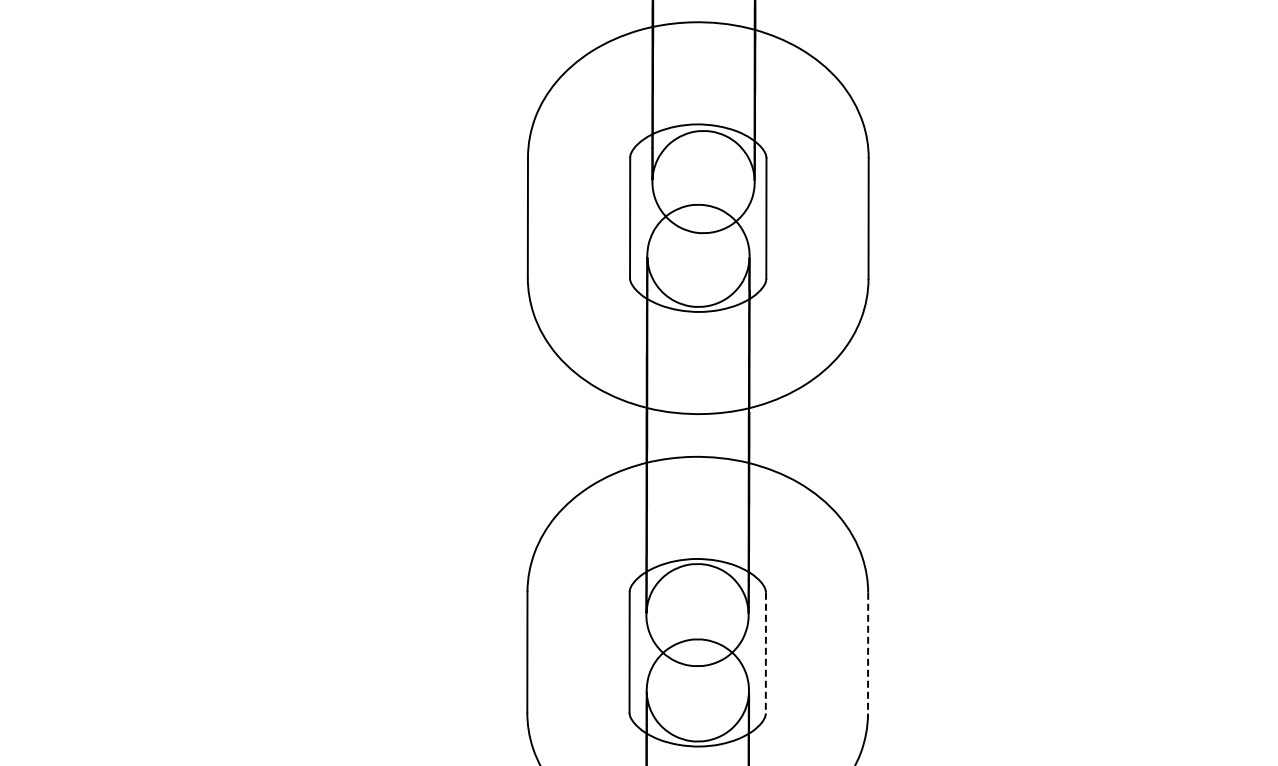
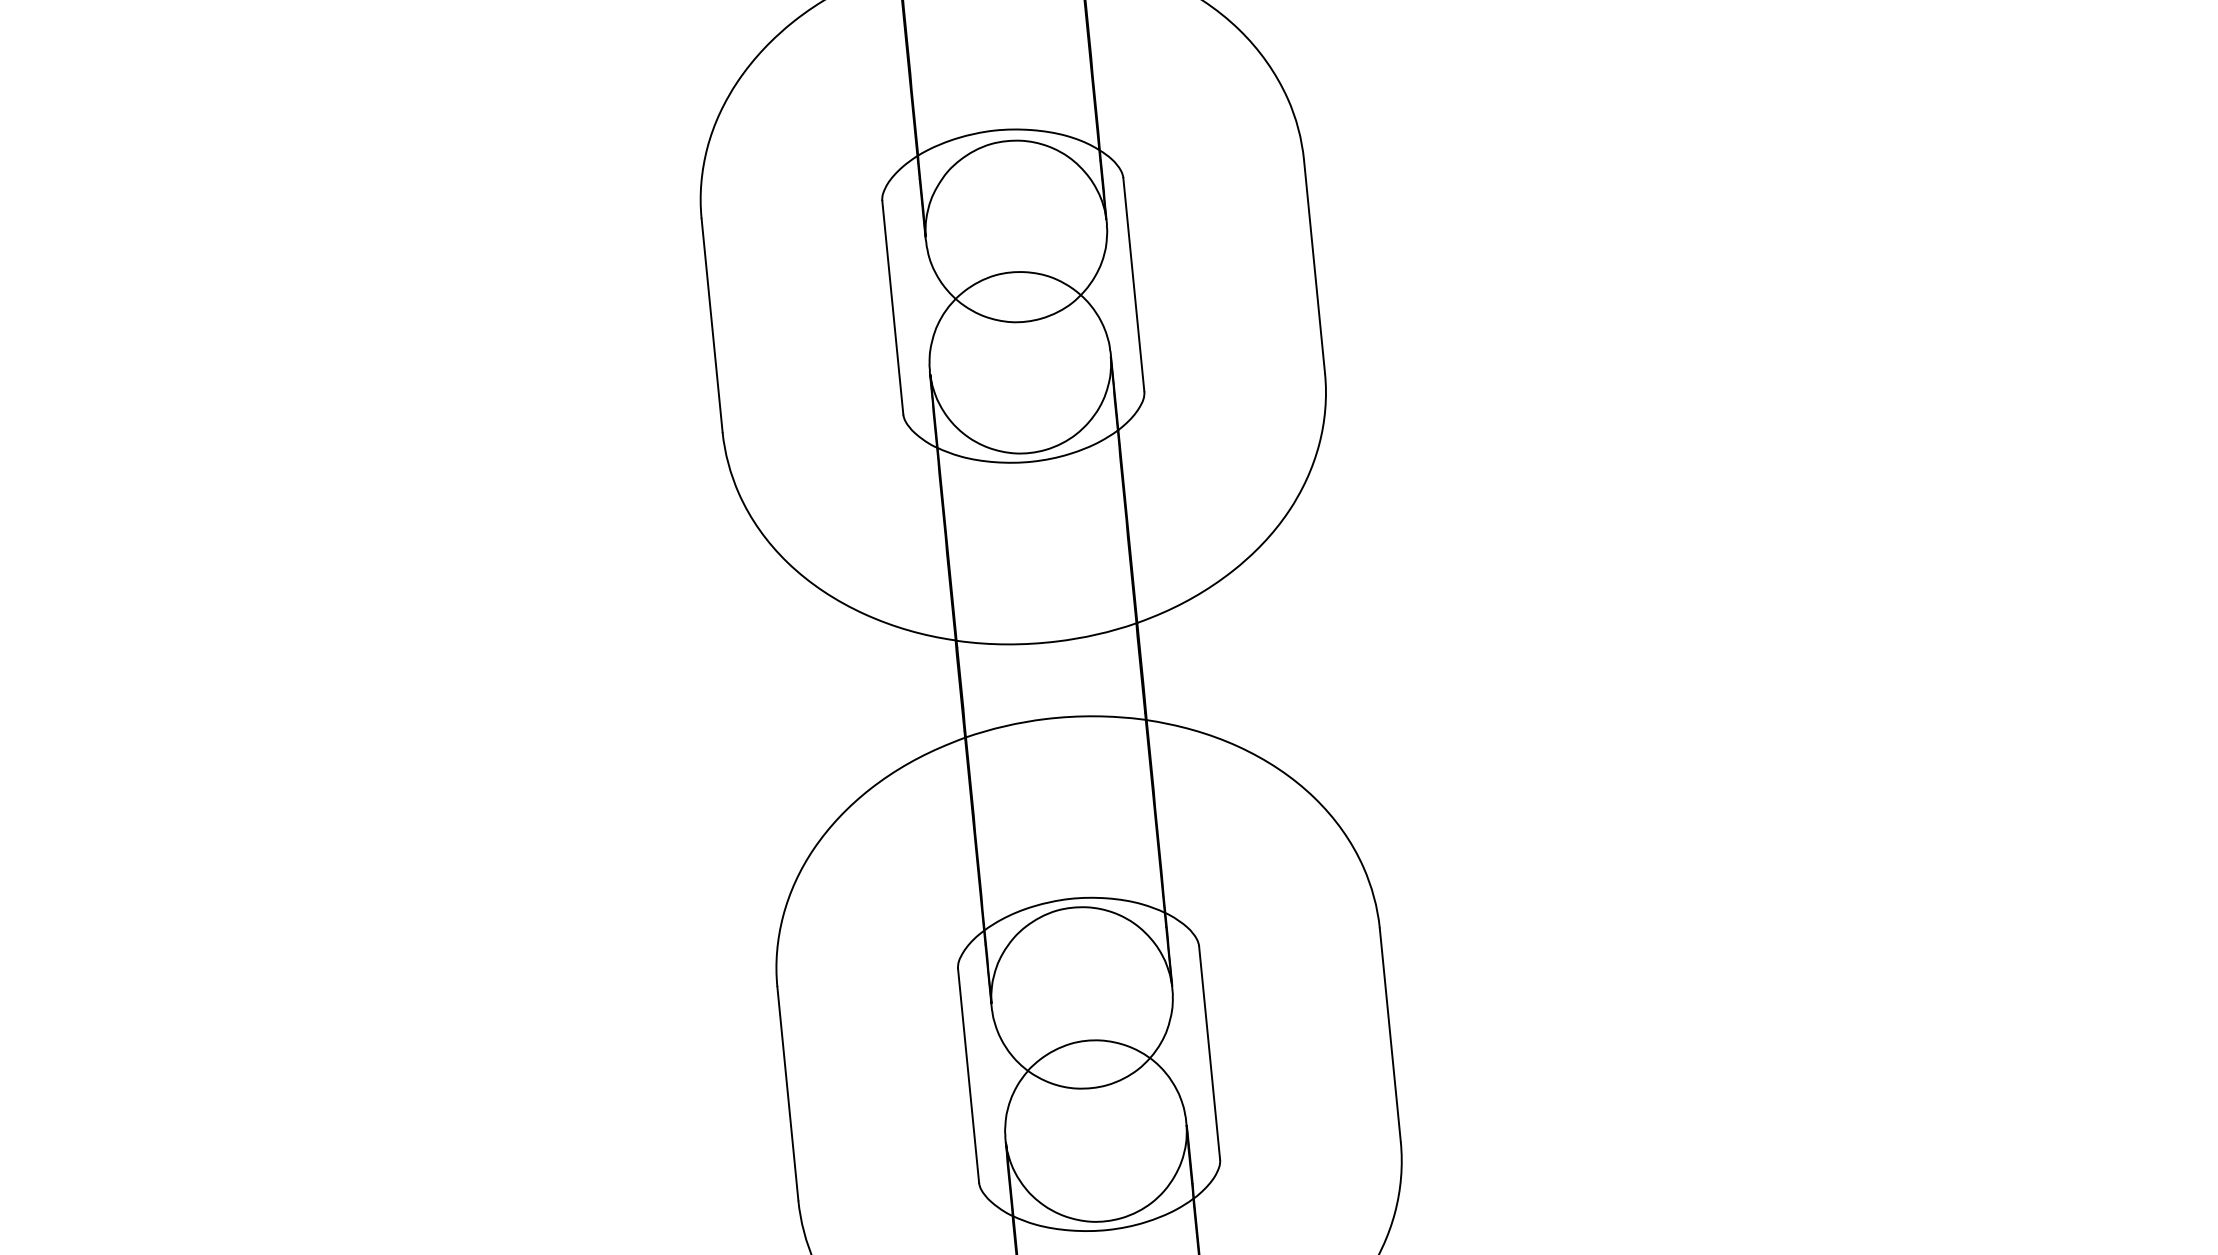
line: (765, 653) -> (1208, 1053), dashed -> solid
line: (868, 653) -> (1391, 1035), dashed -> solid

